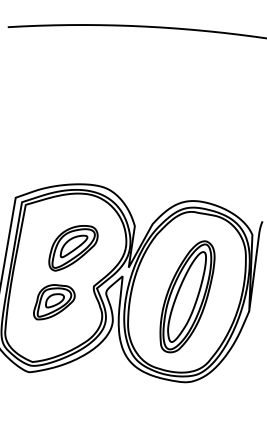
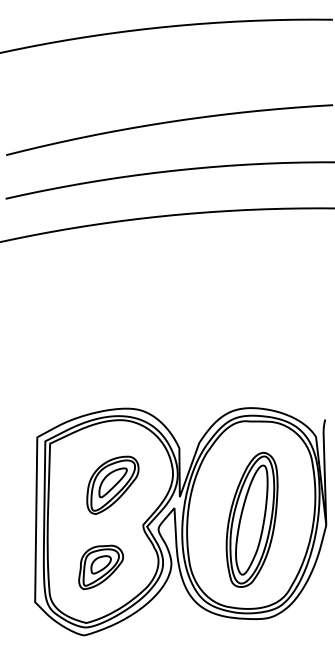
part: (54, 303) -> (101, 567), moved

